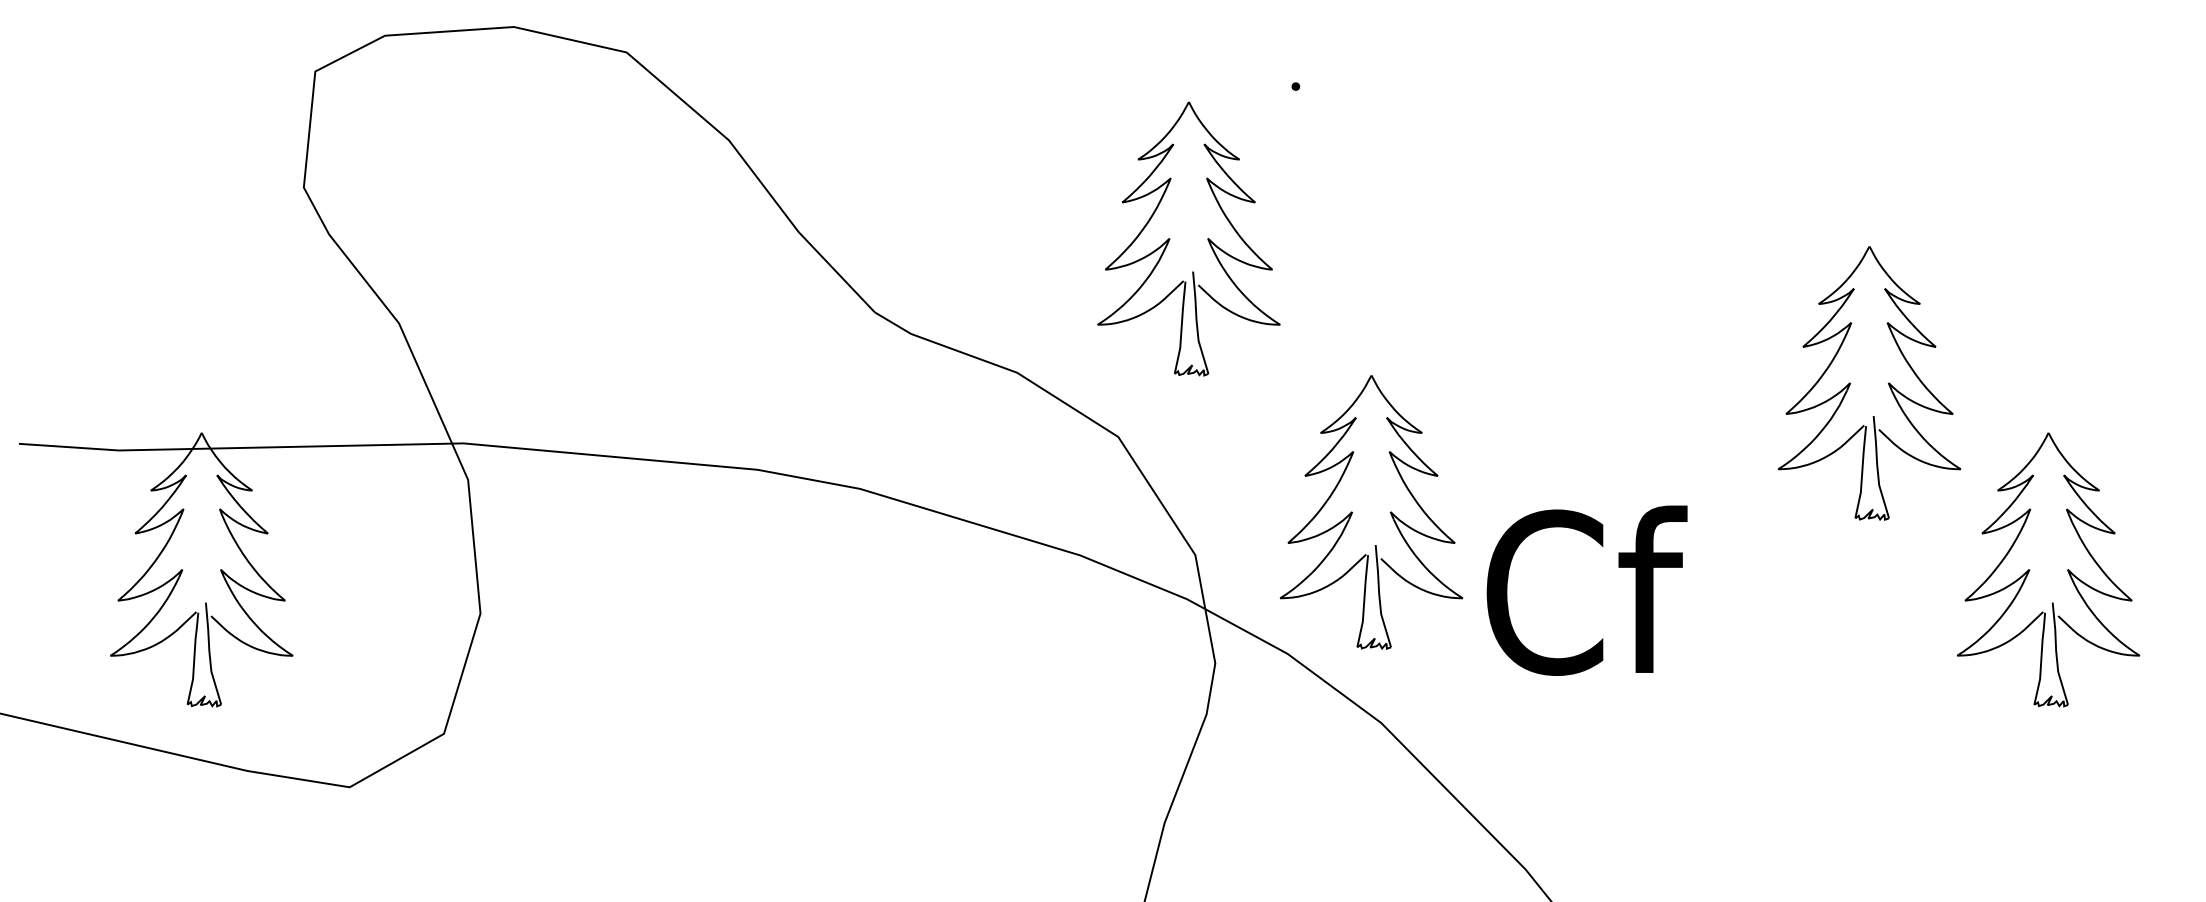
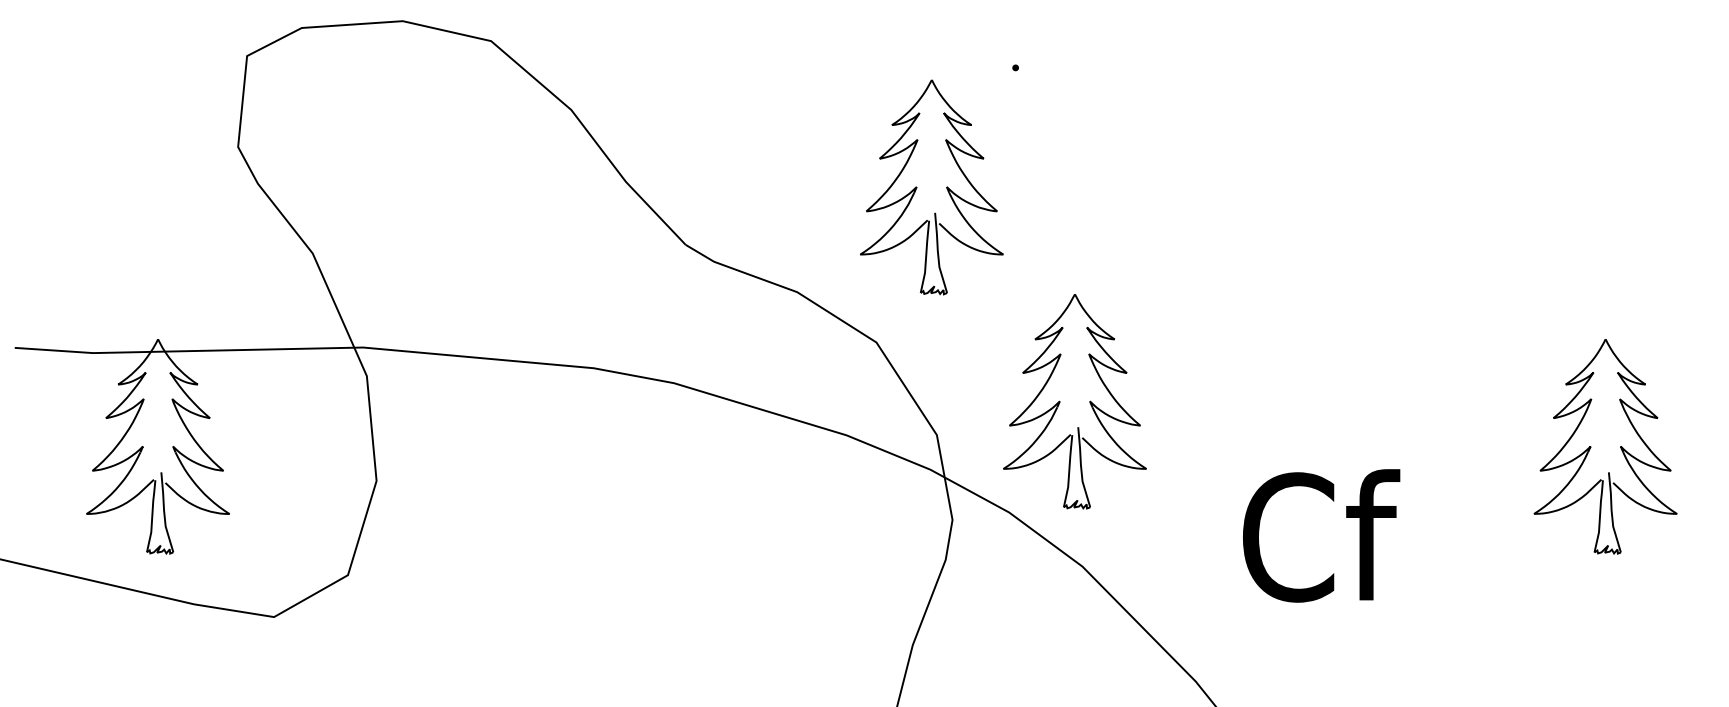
part: (1850, 383) -> (1450, 300), removed
text: (1586, 590) -> (1321, 535), moved

